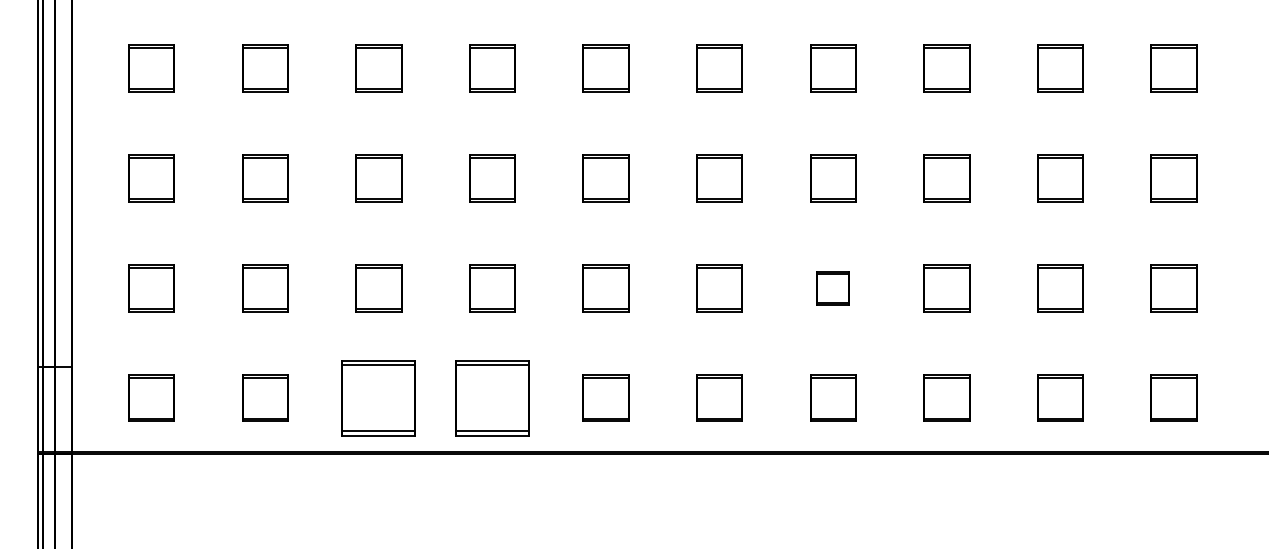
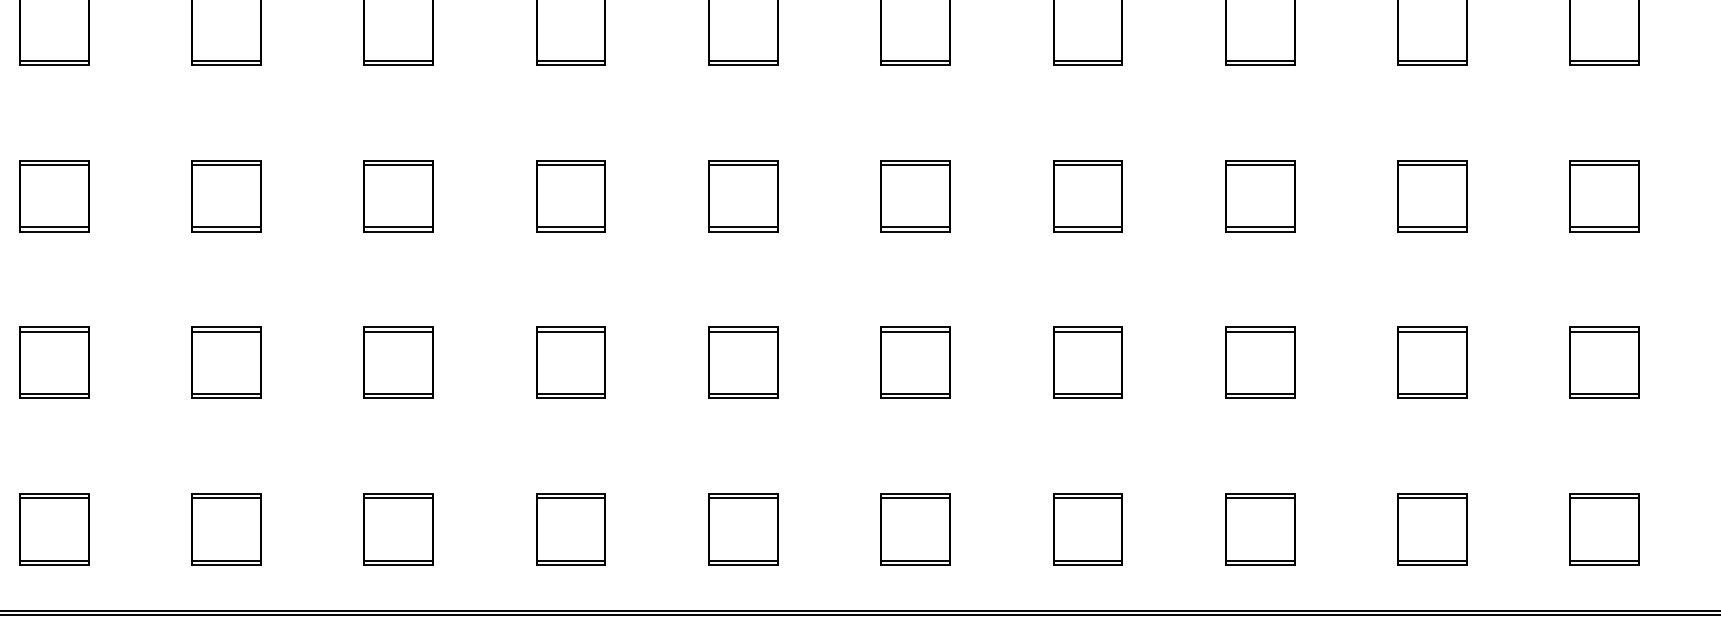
part: (833, 288) -> (1088, 363), size x1.43
part: (378, 397) -> (398, 528), size x0.62
part: (492, 397) -> (571, 528), size x0.62

